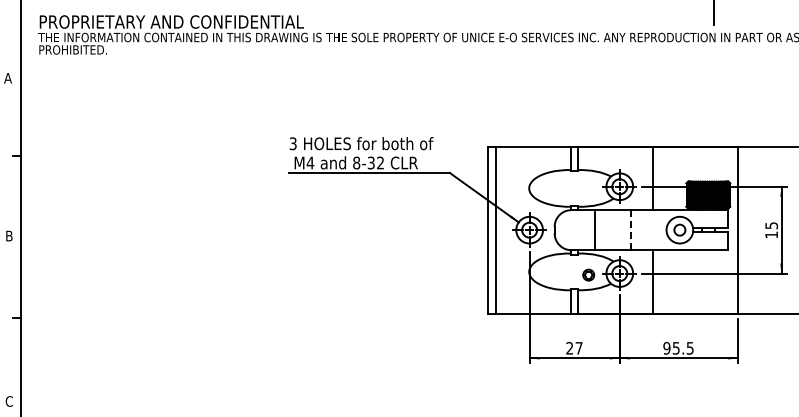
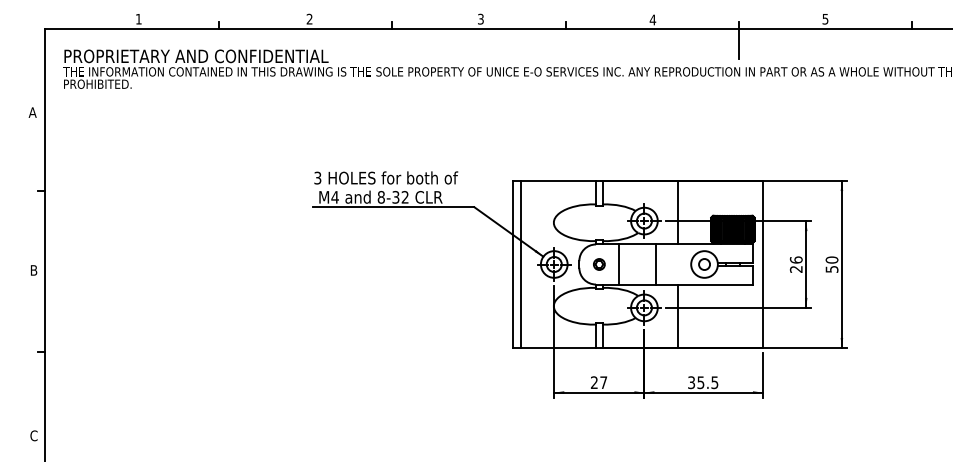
line: (631, 230) -> (656, 264), dashed -> solid
text: (770, 230) -> (795, 264), 15 -> 26
part: (588, 275) -> (599, 264), moved
text: (666, 348) -> (691, 382), 95.5 -> 35.5

